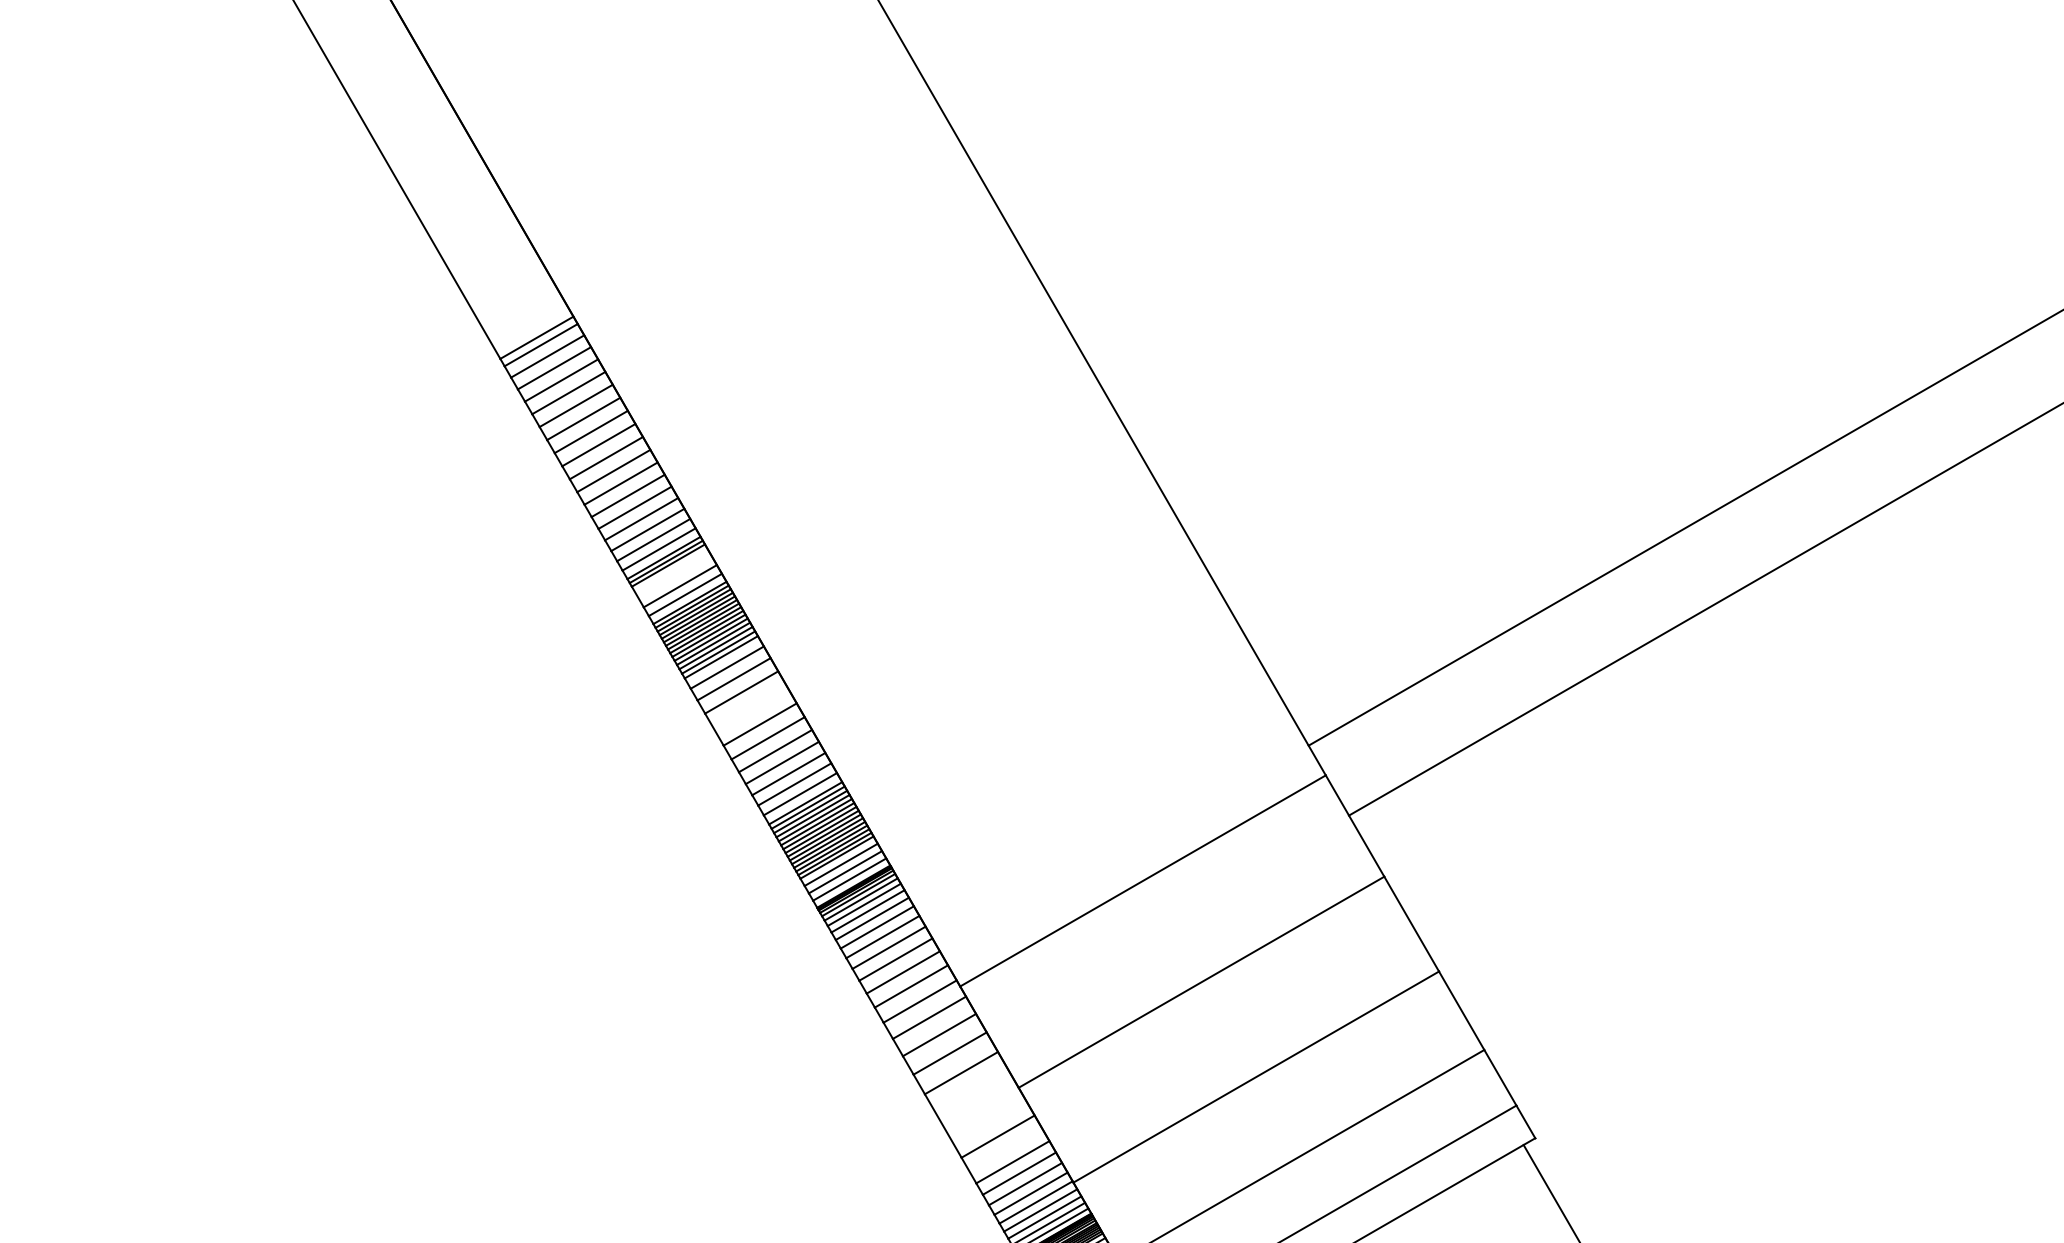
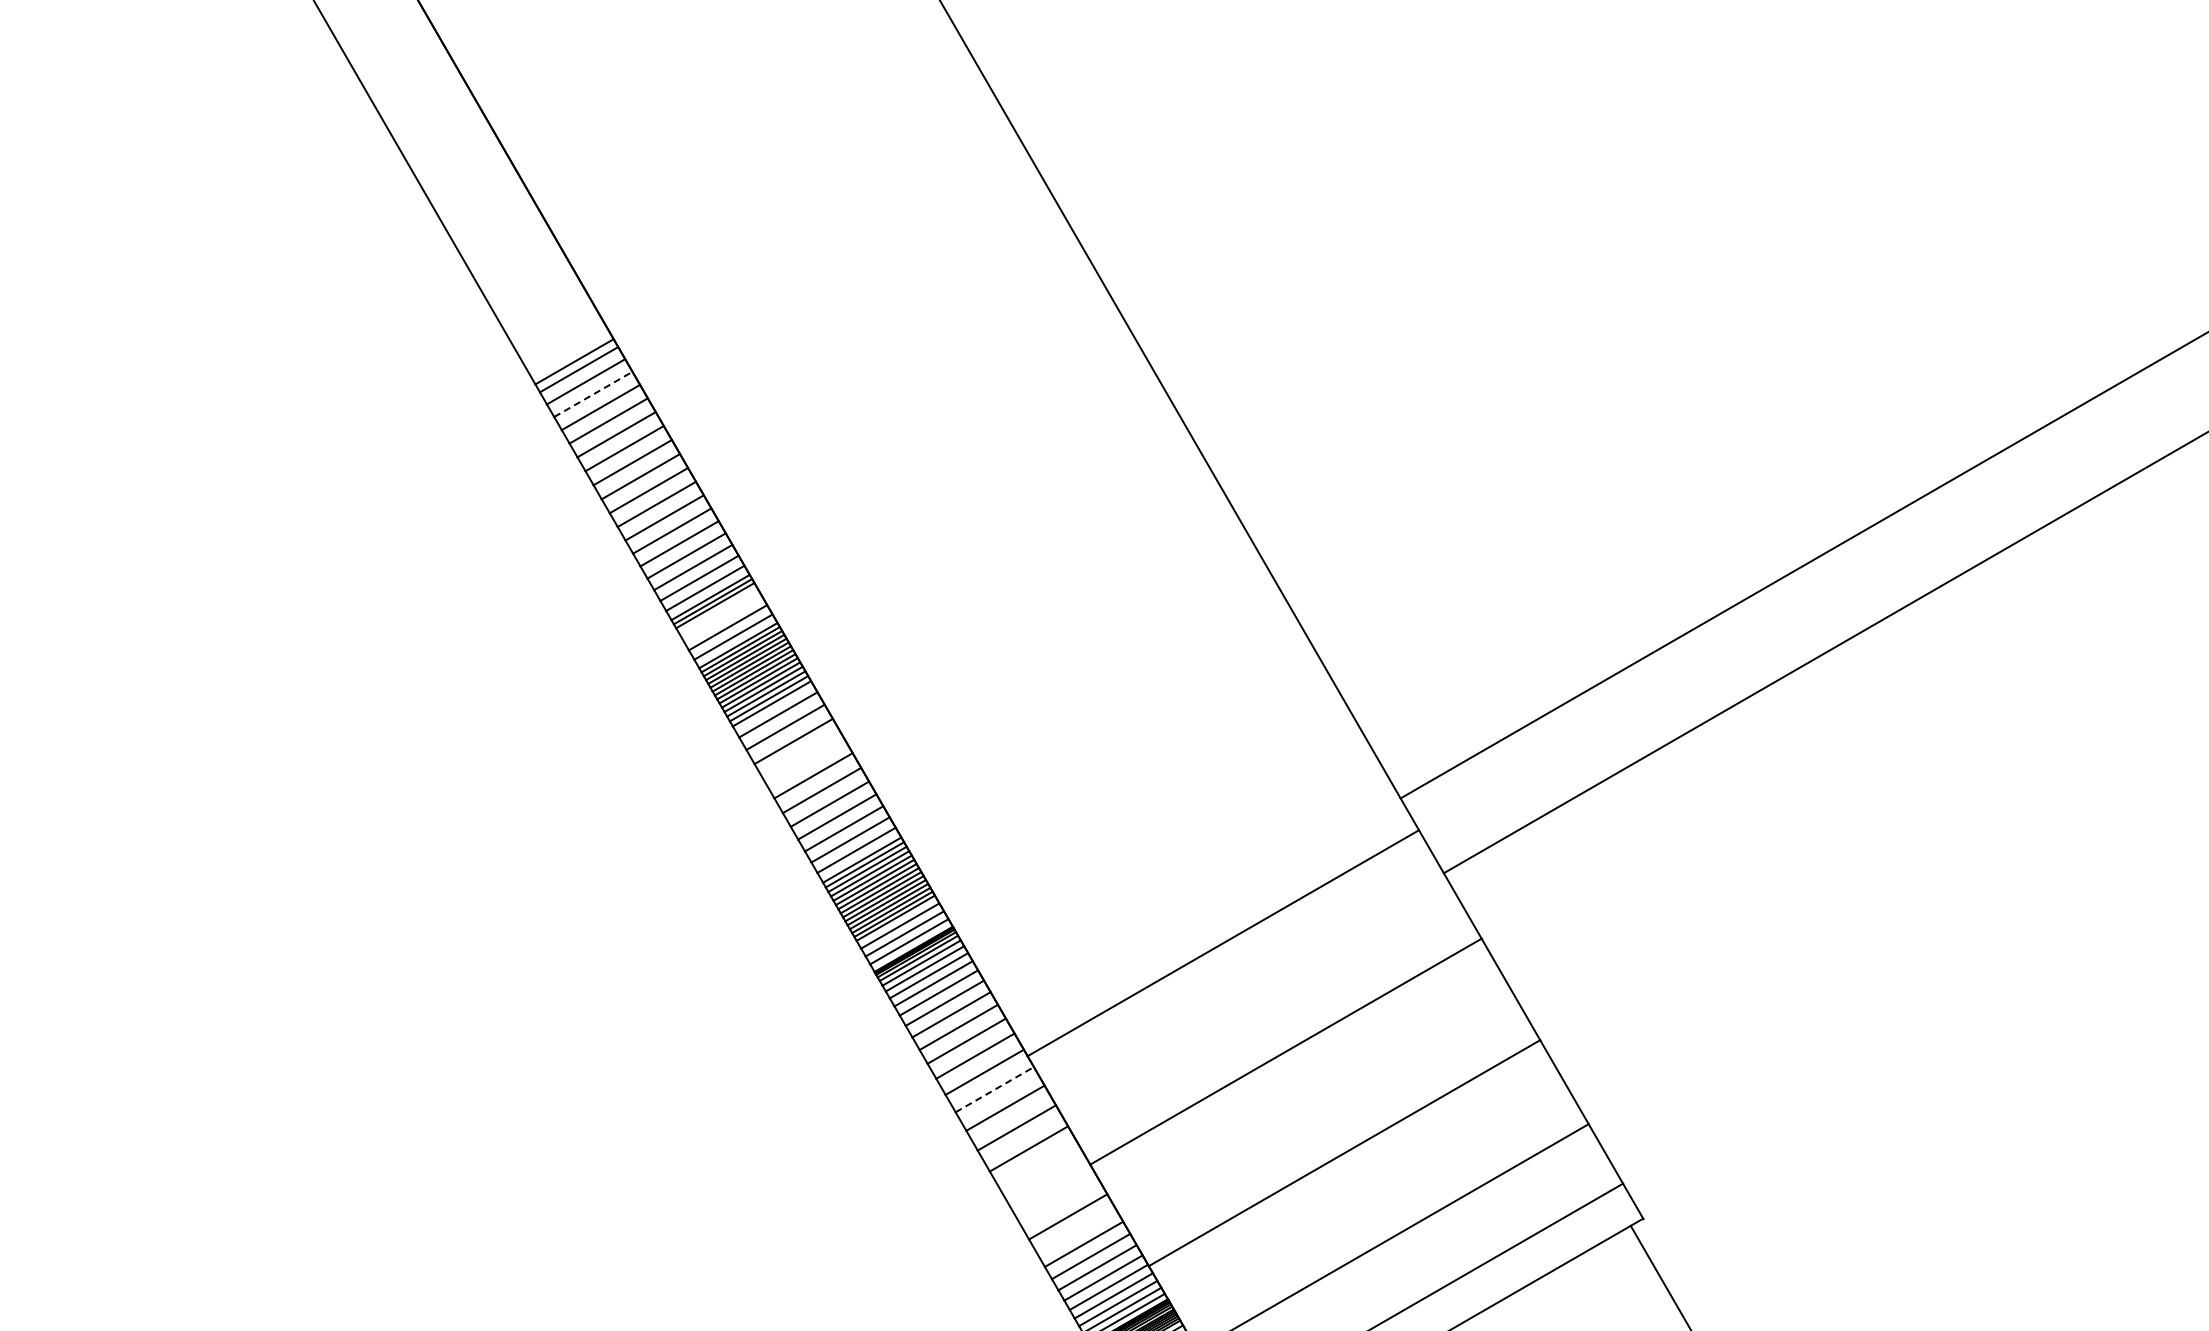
line: (554, 368) -> (593, 394), solid -> dashed
line: (930, 1017) -> (995, 1089), solid -> dashed

